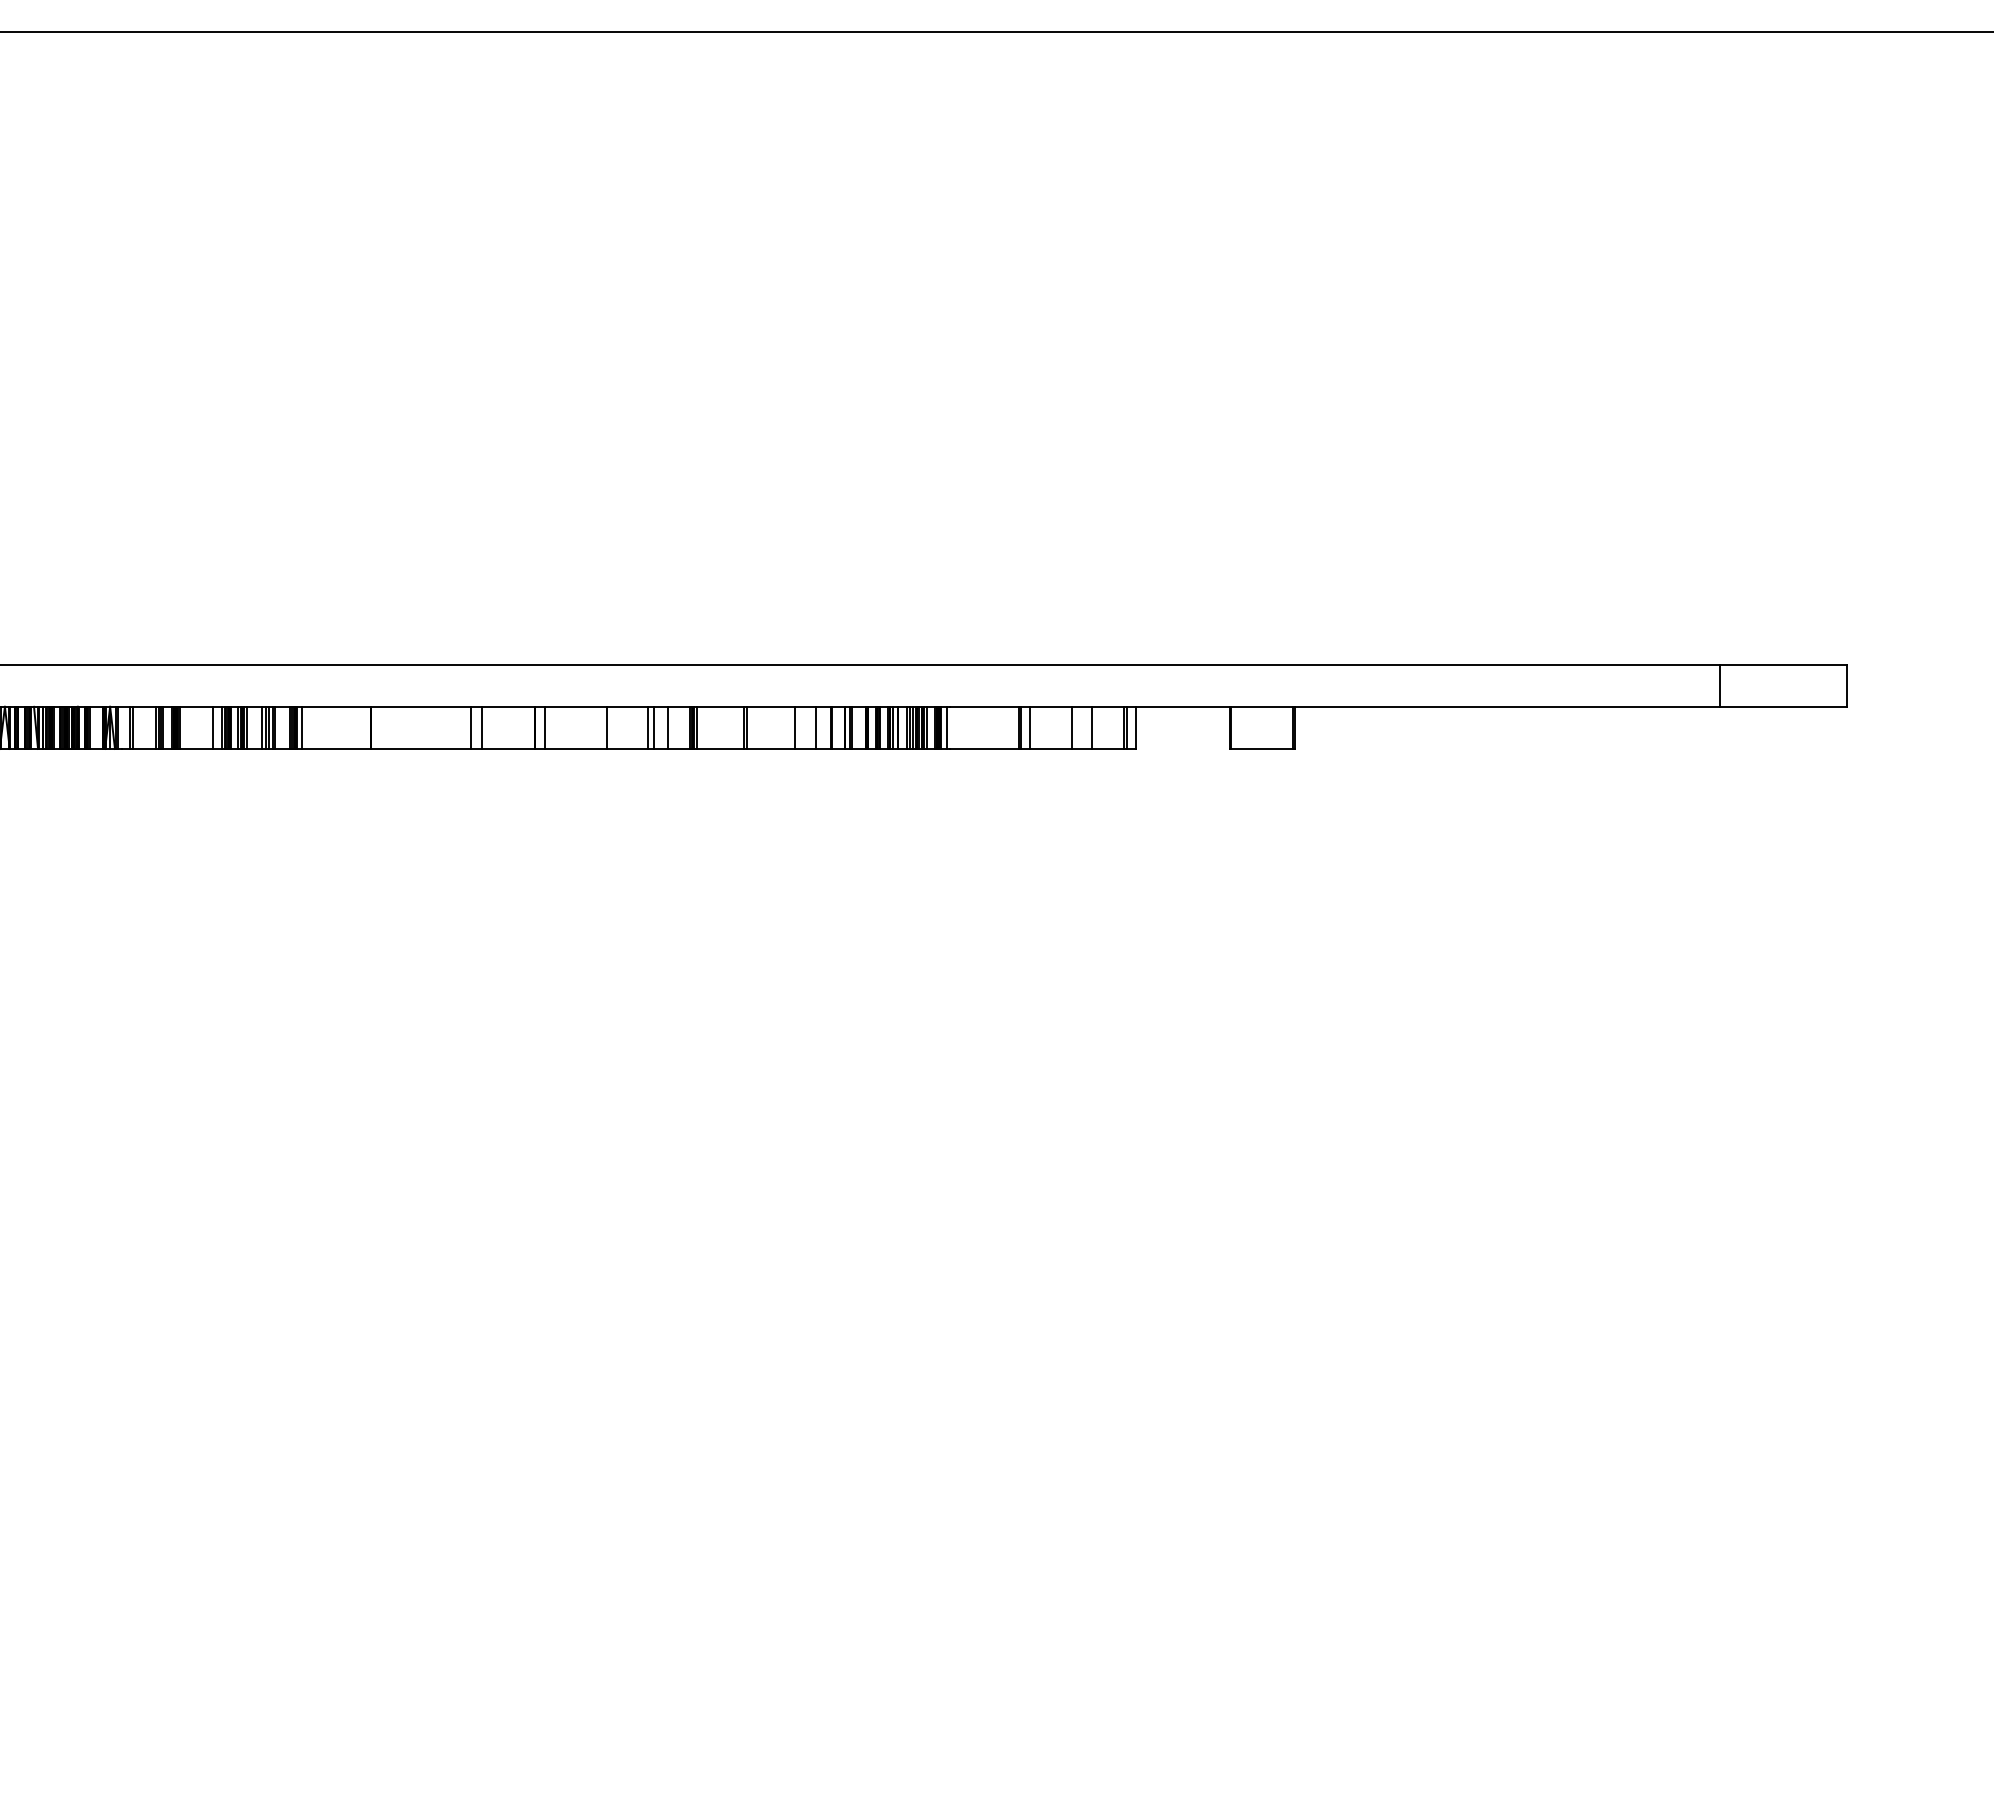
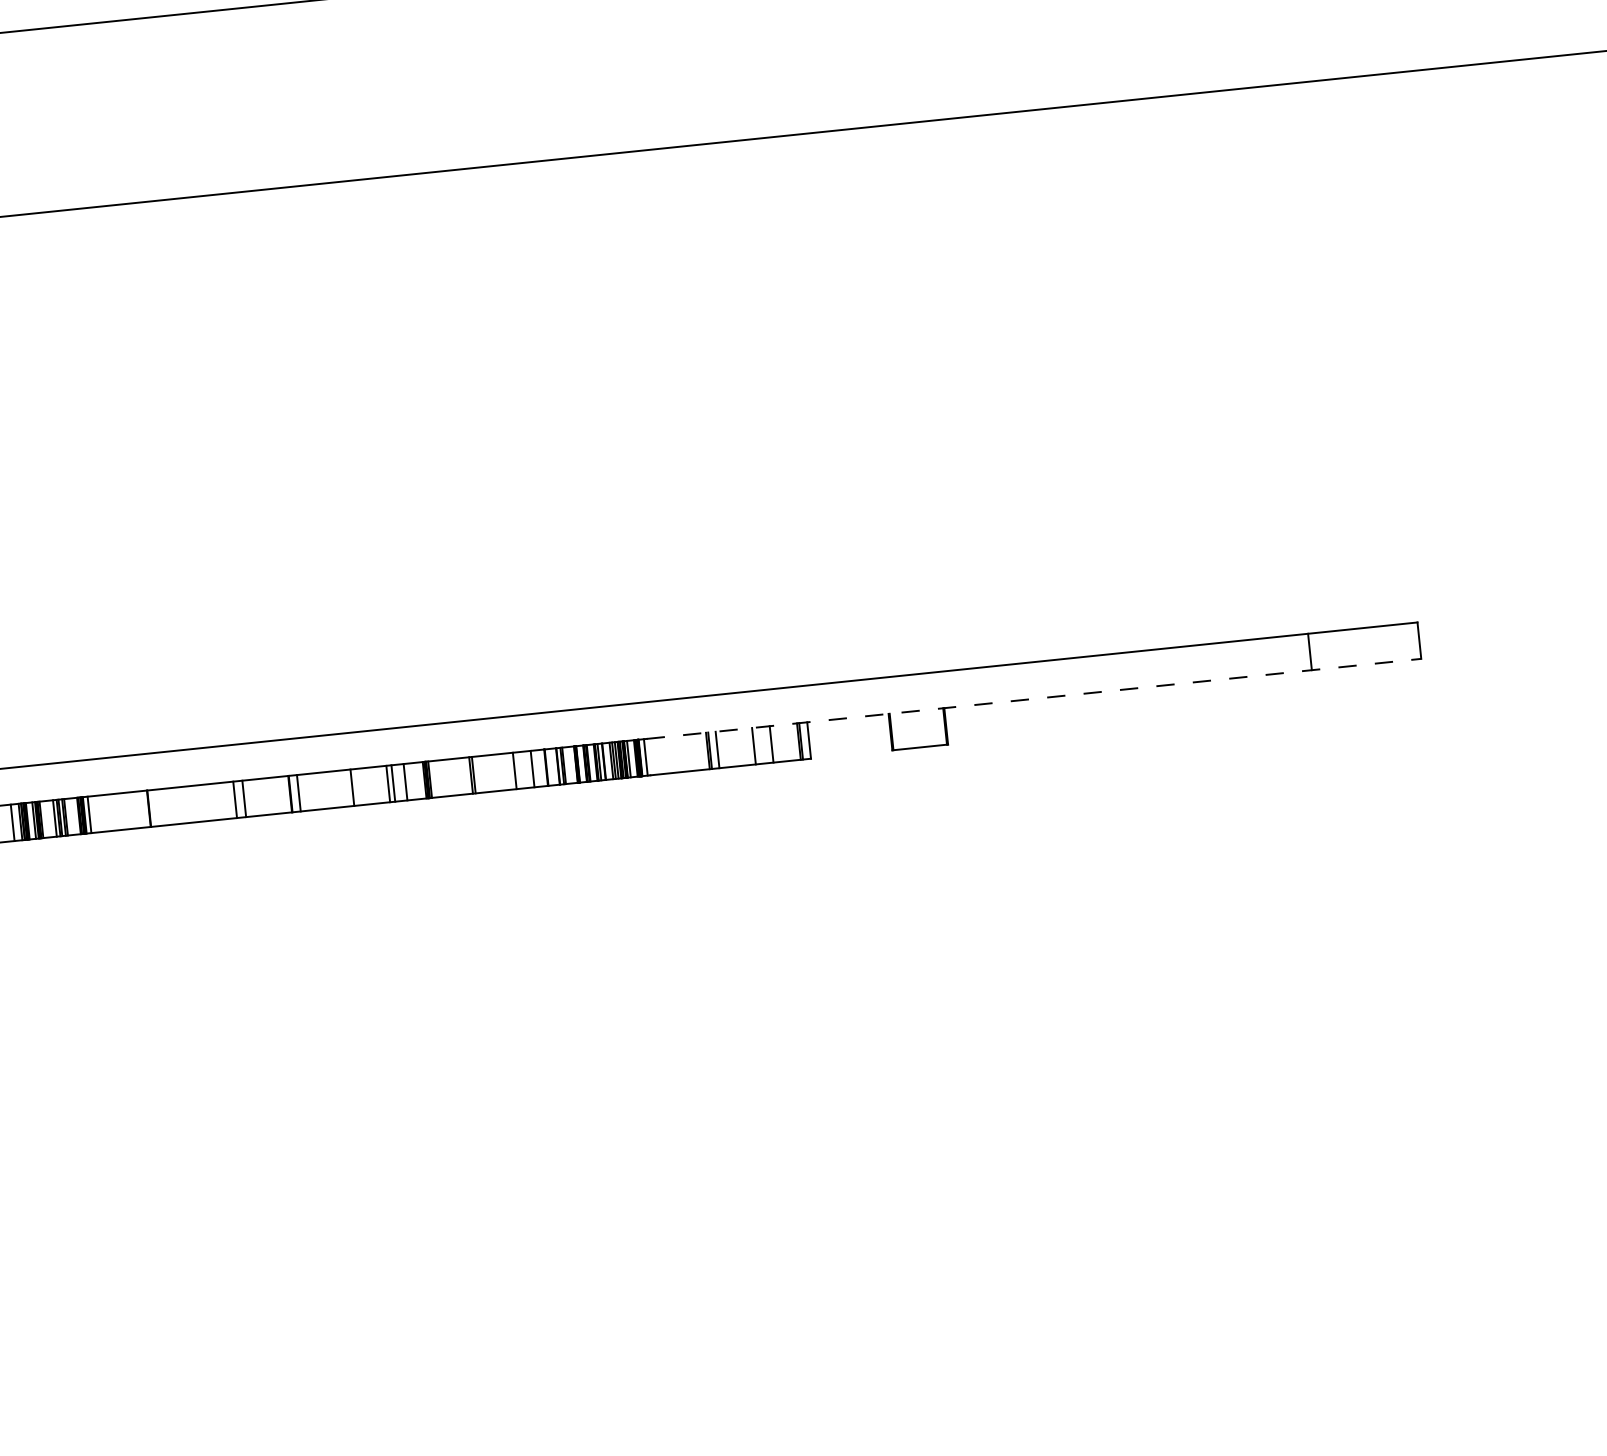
line: (1398, 706) -> (1033, 698), solid -> dashed

